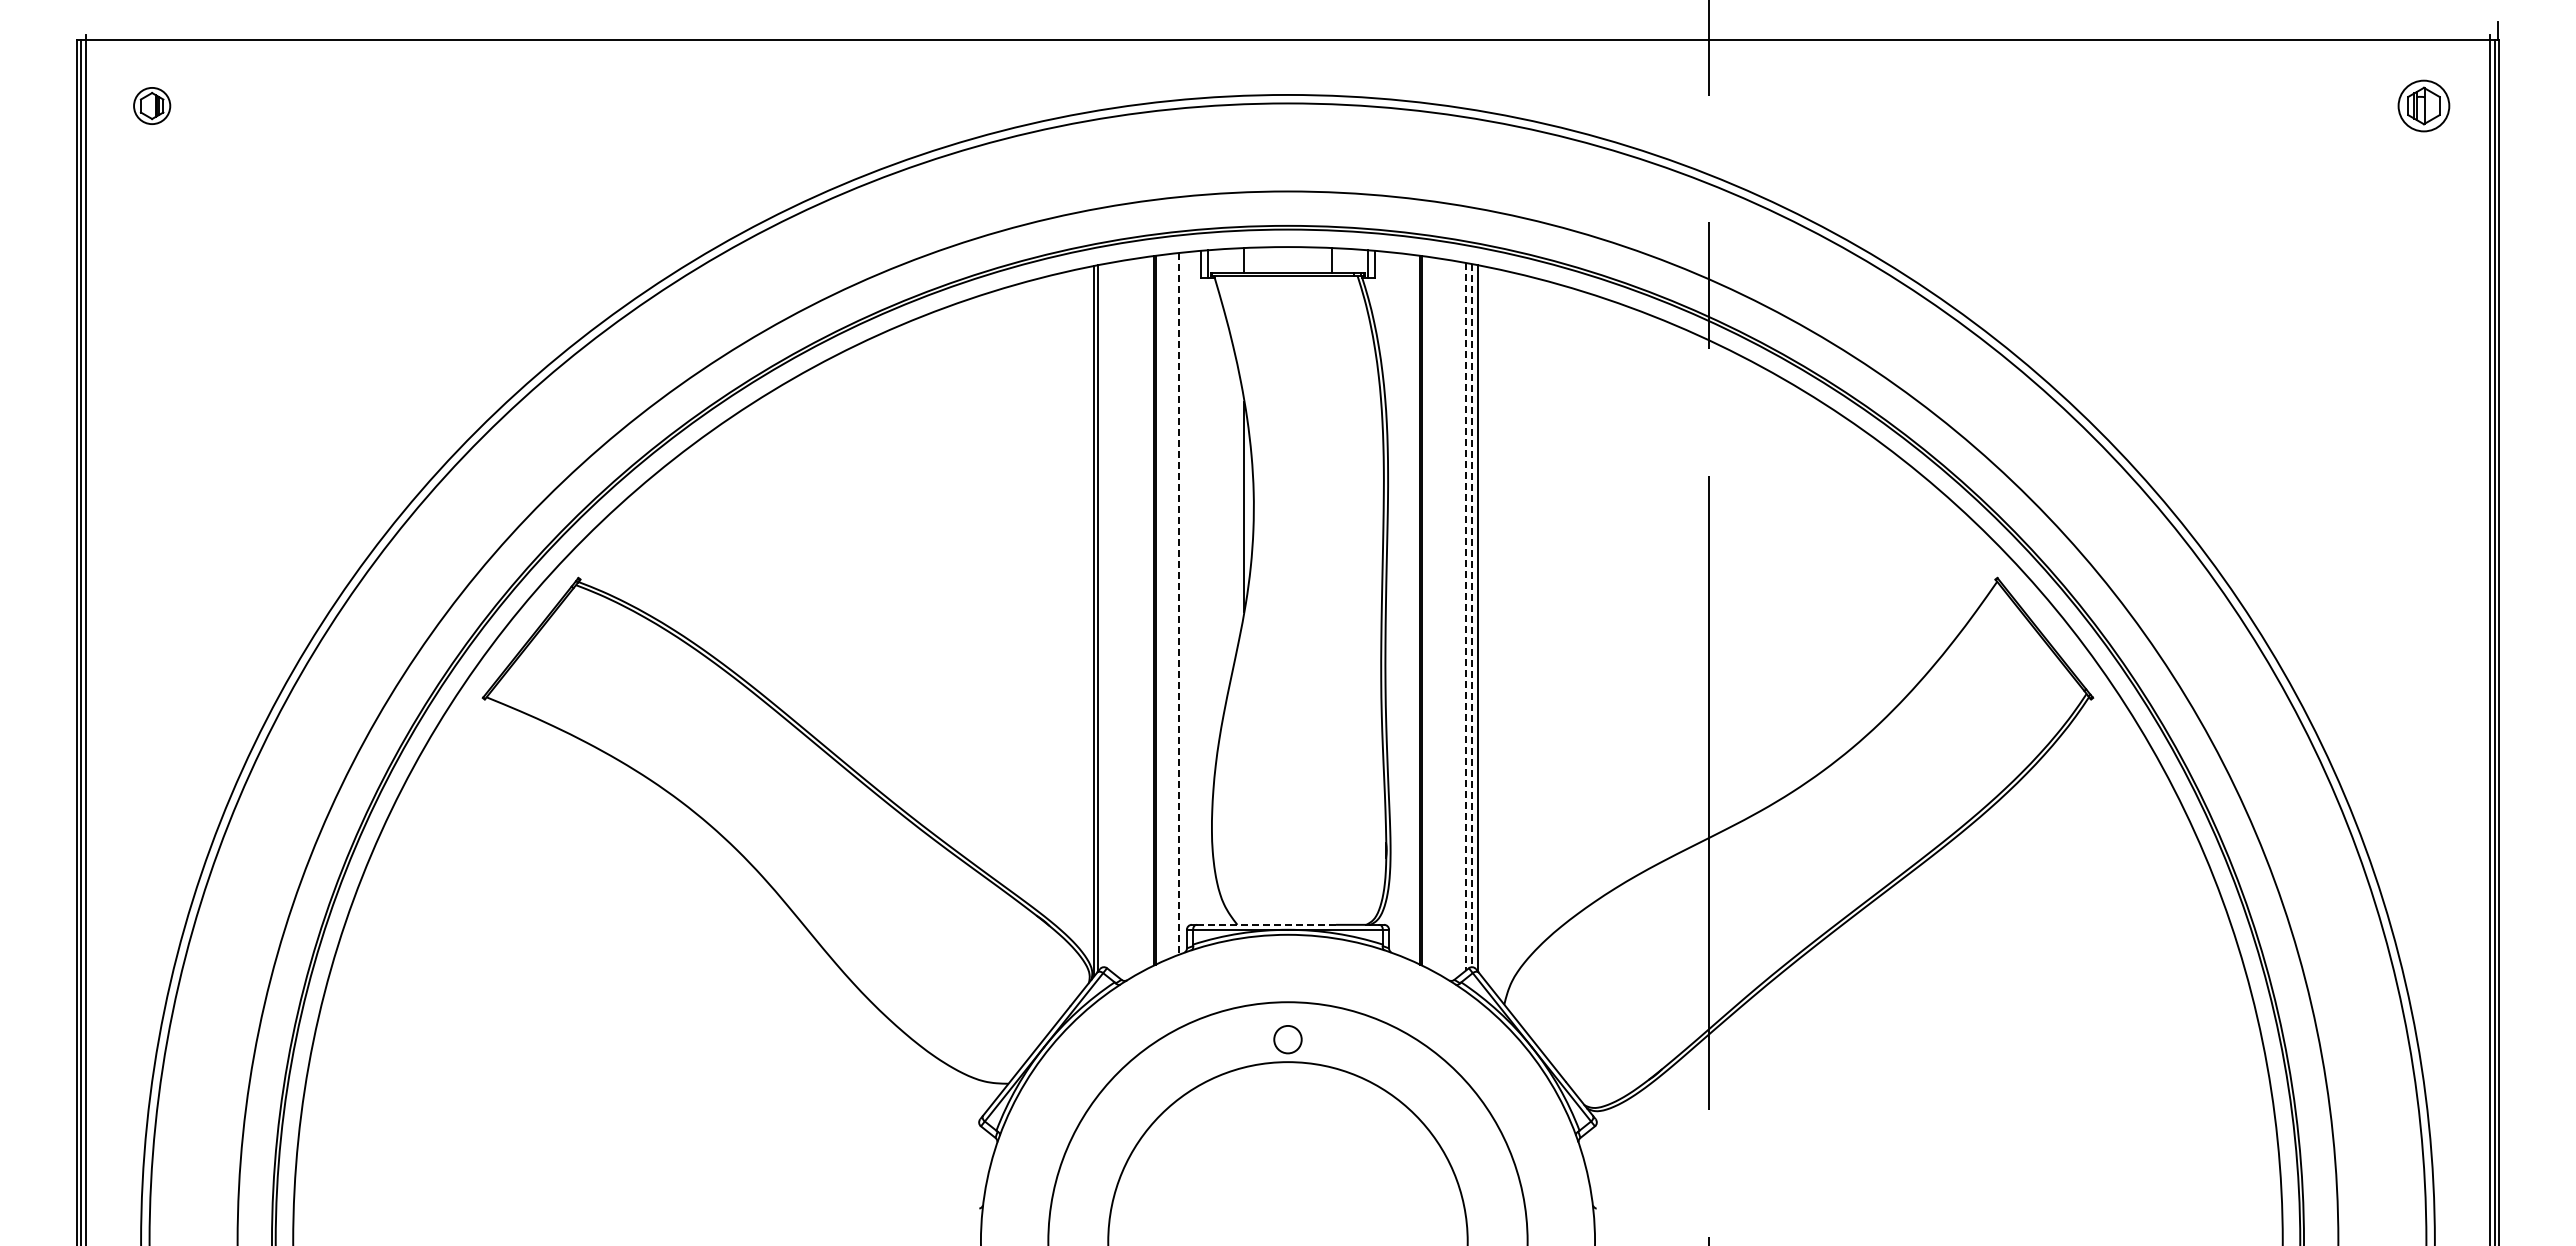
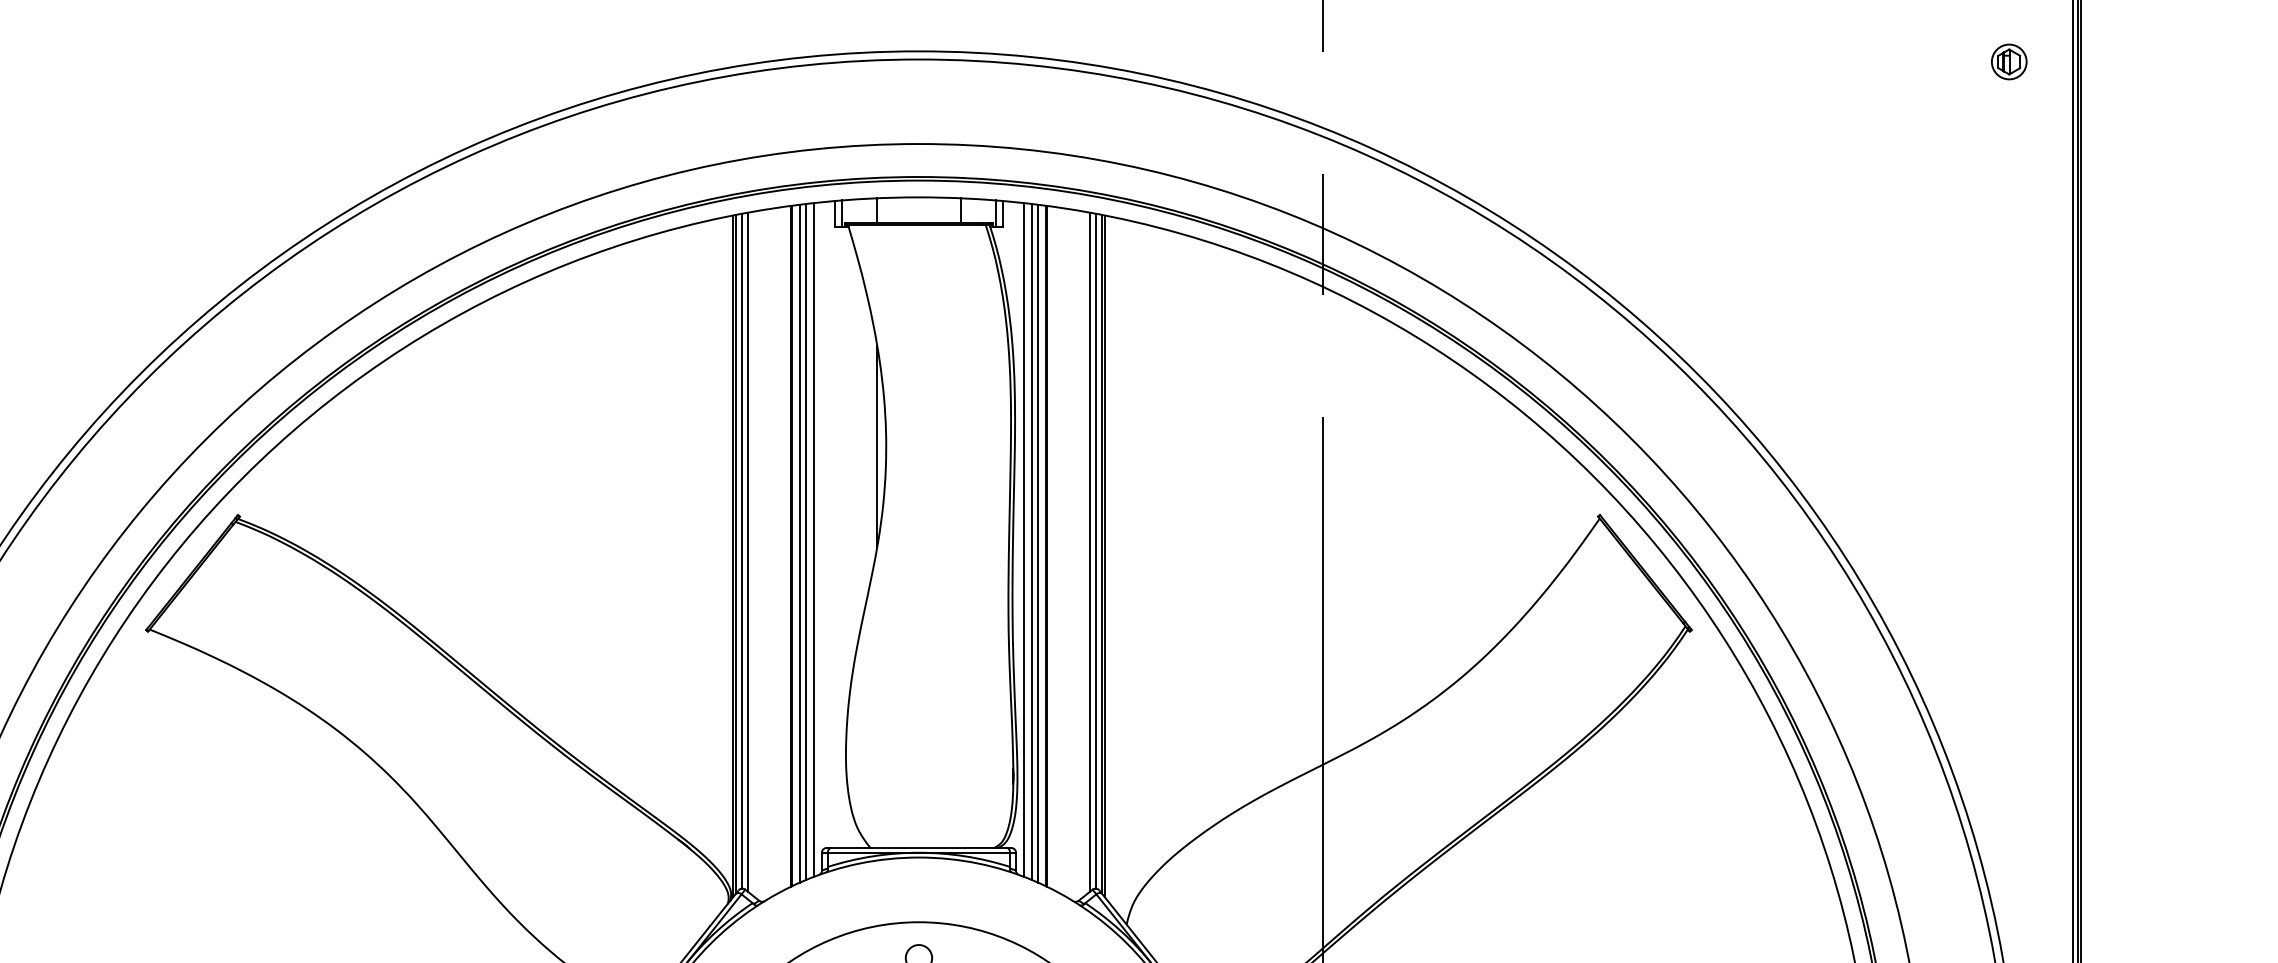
part: (2423, 105) -> (2008, 61), size x0.71
line: (1397, 603) -> (1024, 539), added
line: (1178, 604) -> (813, 540), dashed -> solid
line: (1170, 606) -> (806, 542), added
line: (1405, 606) -> (1031, 542), added
line: (1163, 607) -> (799, 543), added
line: (1412, 607) -> (1038, 543), added
line: (1104, 615) -> (742, 551), added
line: (1110, 616) -> (748, 551), added
line: (1465, 616) -> (1089, 551), dashed -> solid
line: (1471, 616) -> (1095, 551), dashed -> solid
line: (1481, 621) -> (1104, 556), added
line: (1266, 924) -> (898, 847), dashed -> solid

